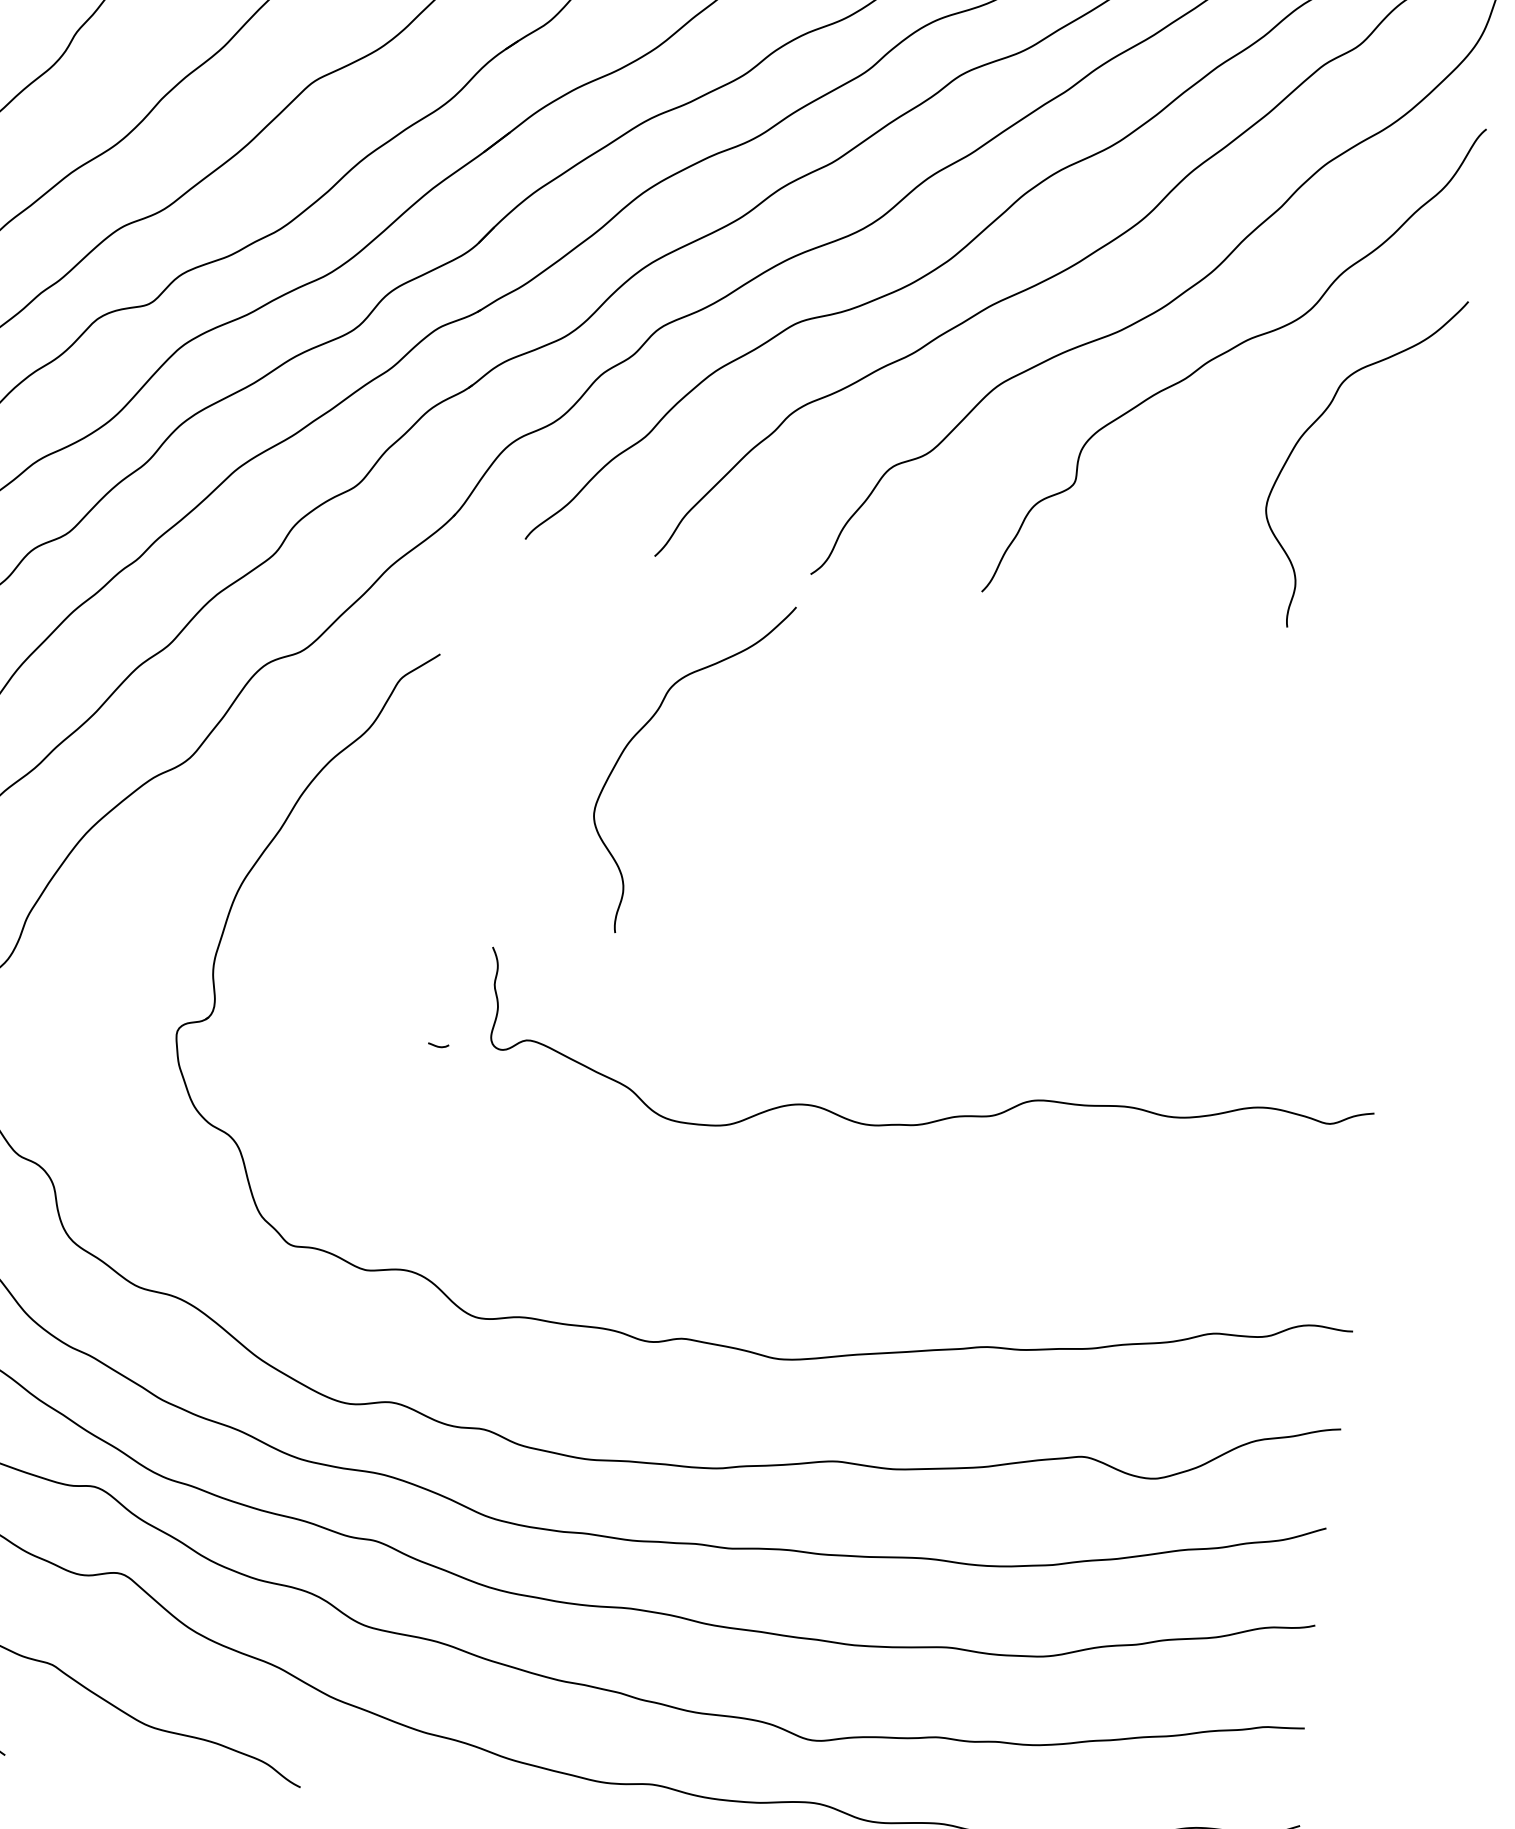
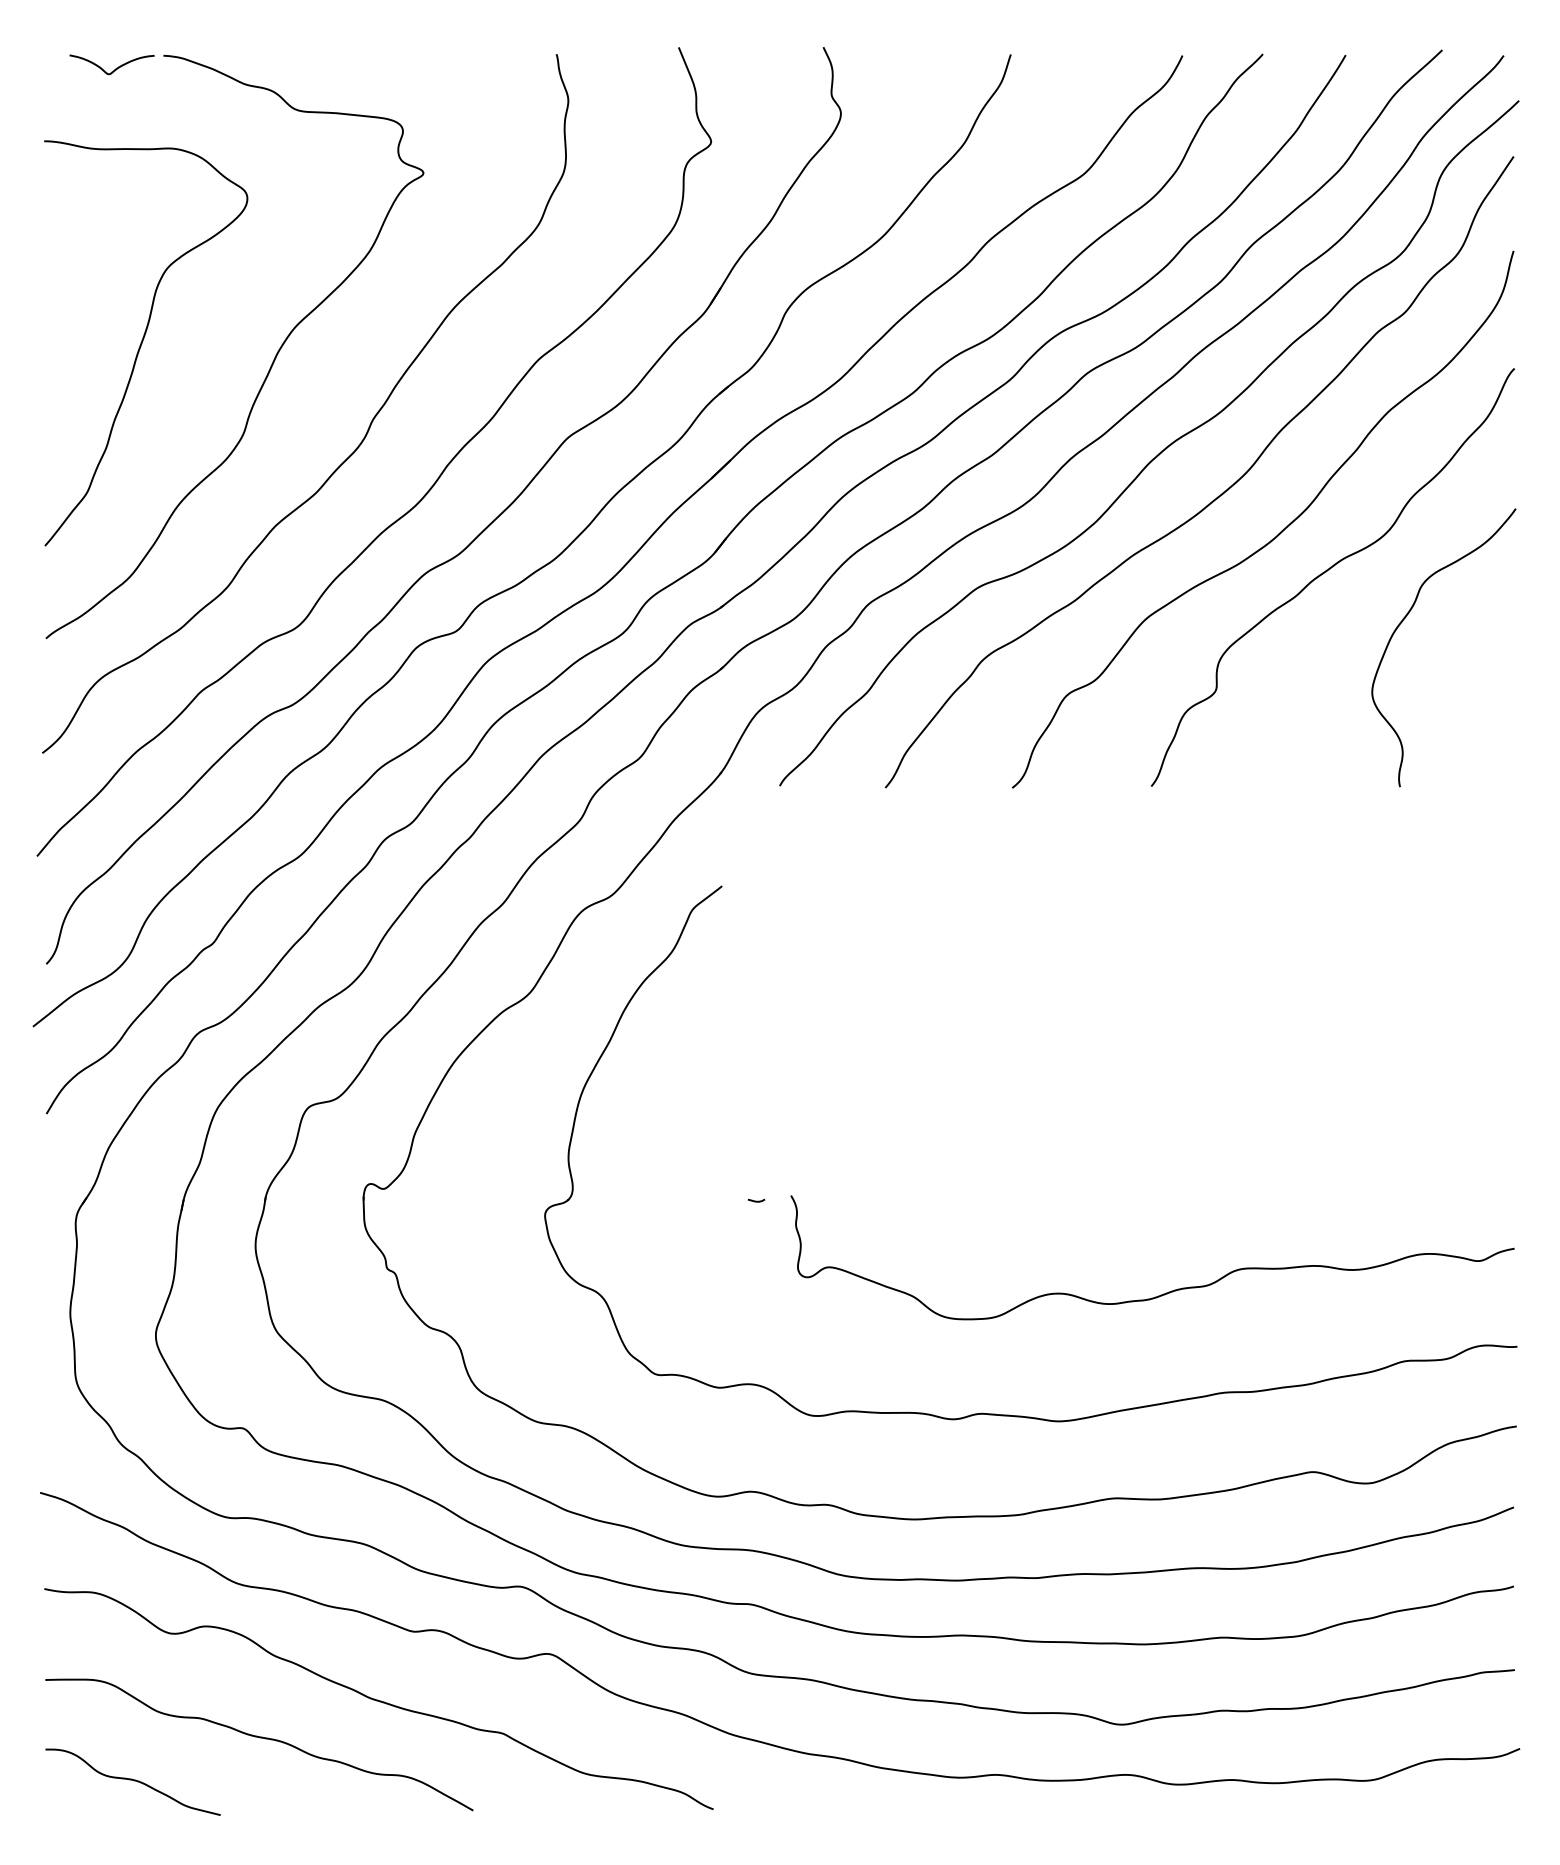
curve: (646, 725) -> (894, 924), removed
curve: (943, 1117) -> (1168, 1291), moved

